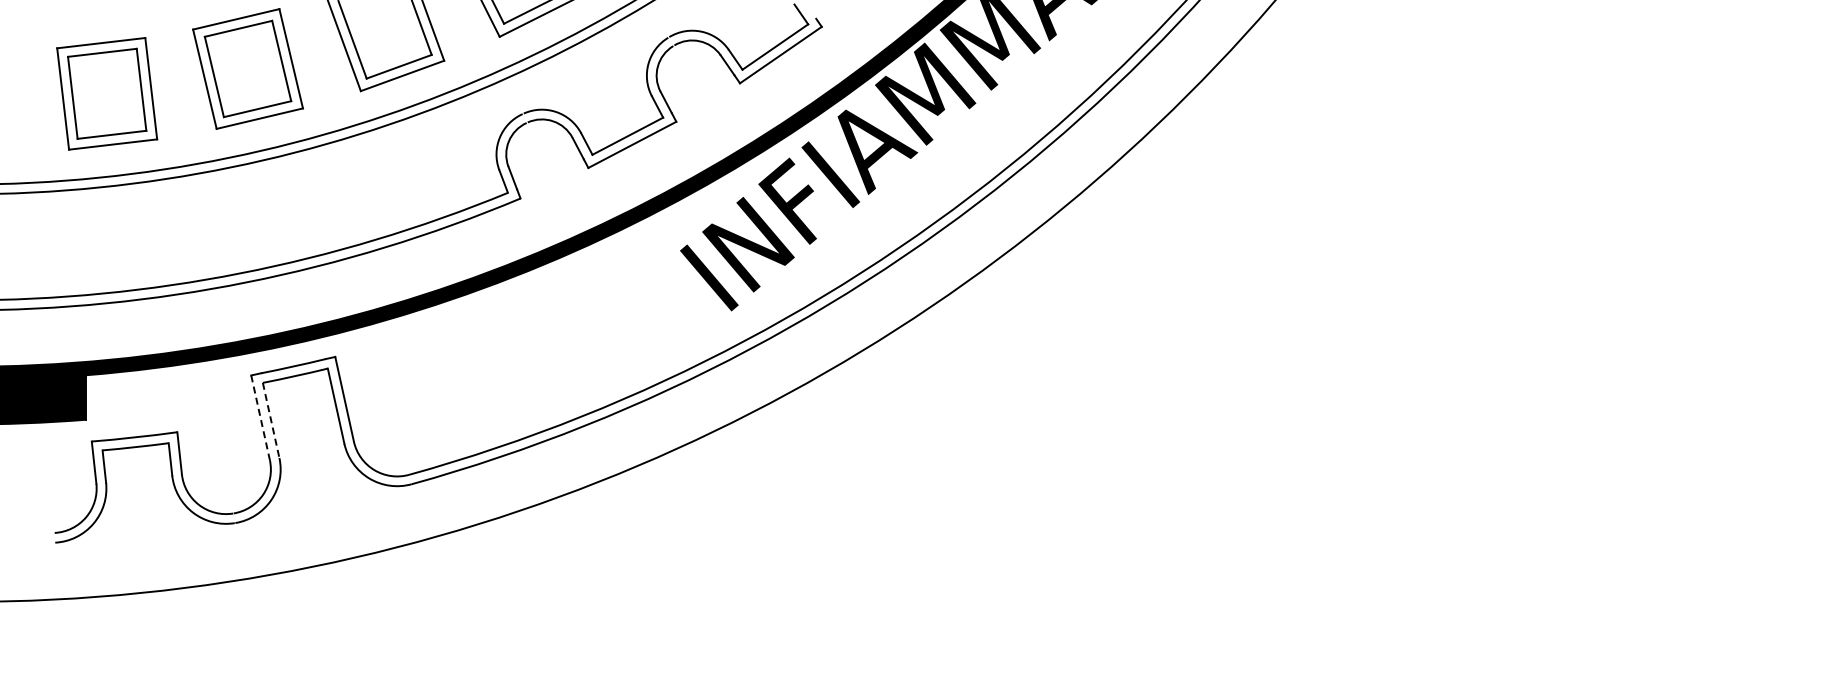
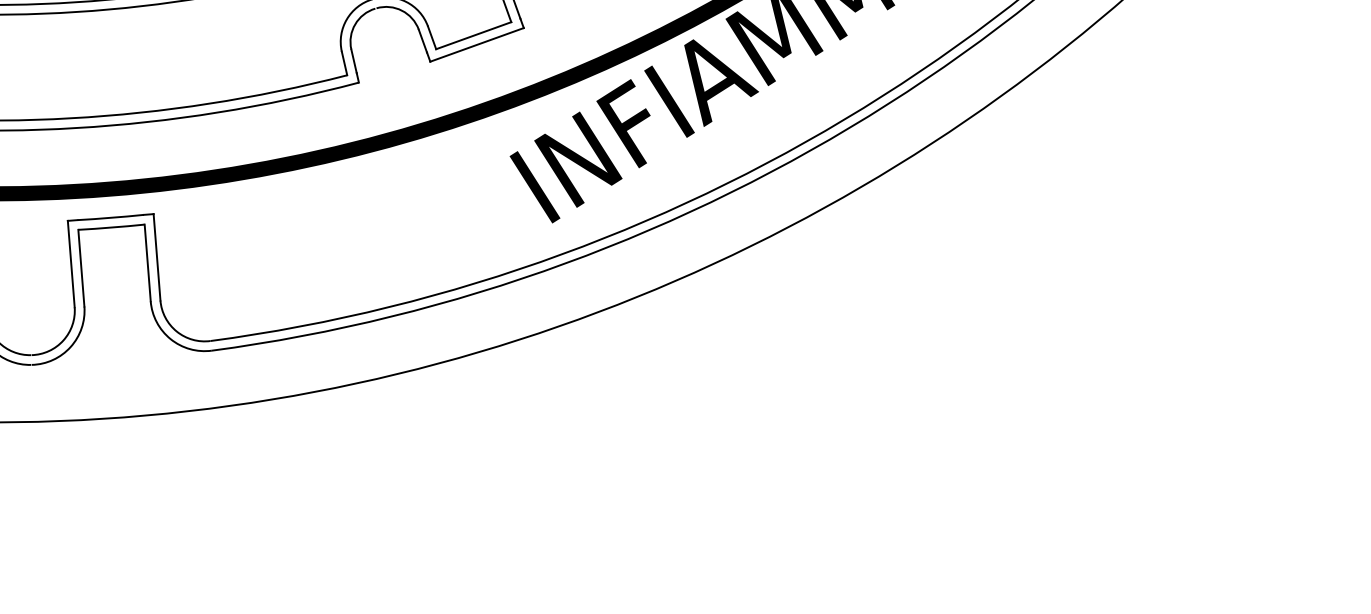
line: (260, 418) -> (71, 264), dashed -> solid
line: (271, 420) -> (81, 268), dashed -> solid

